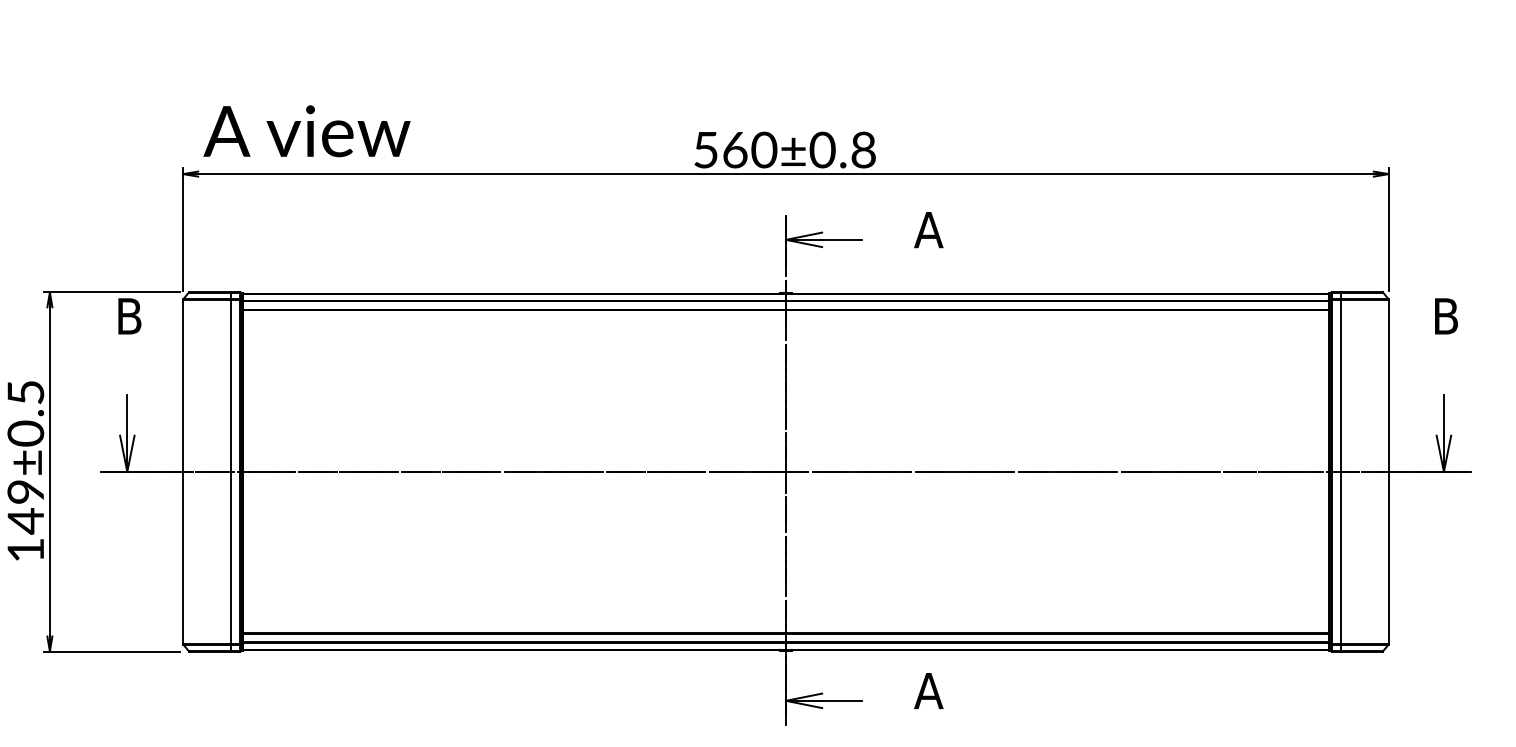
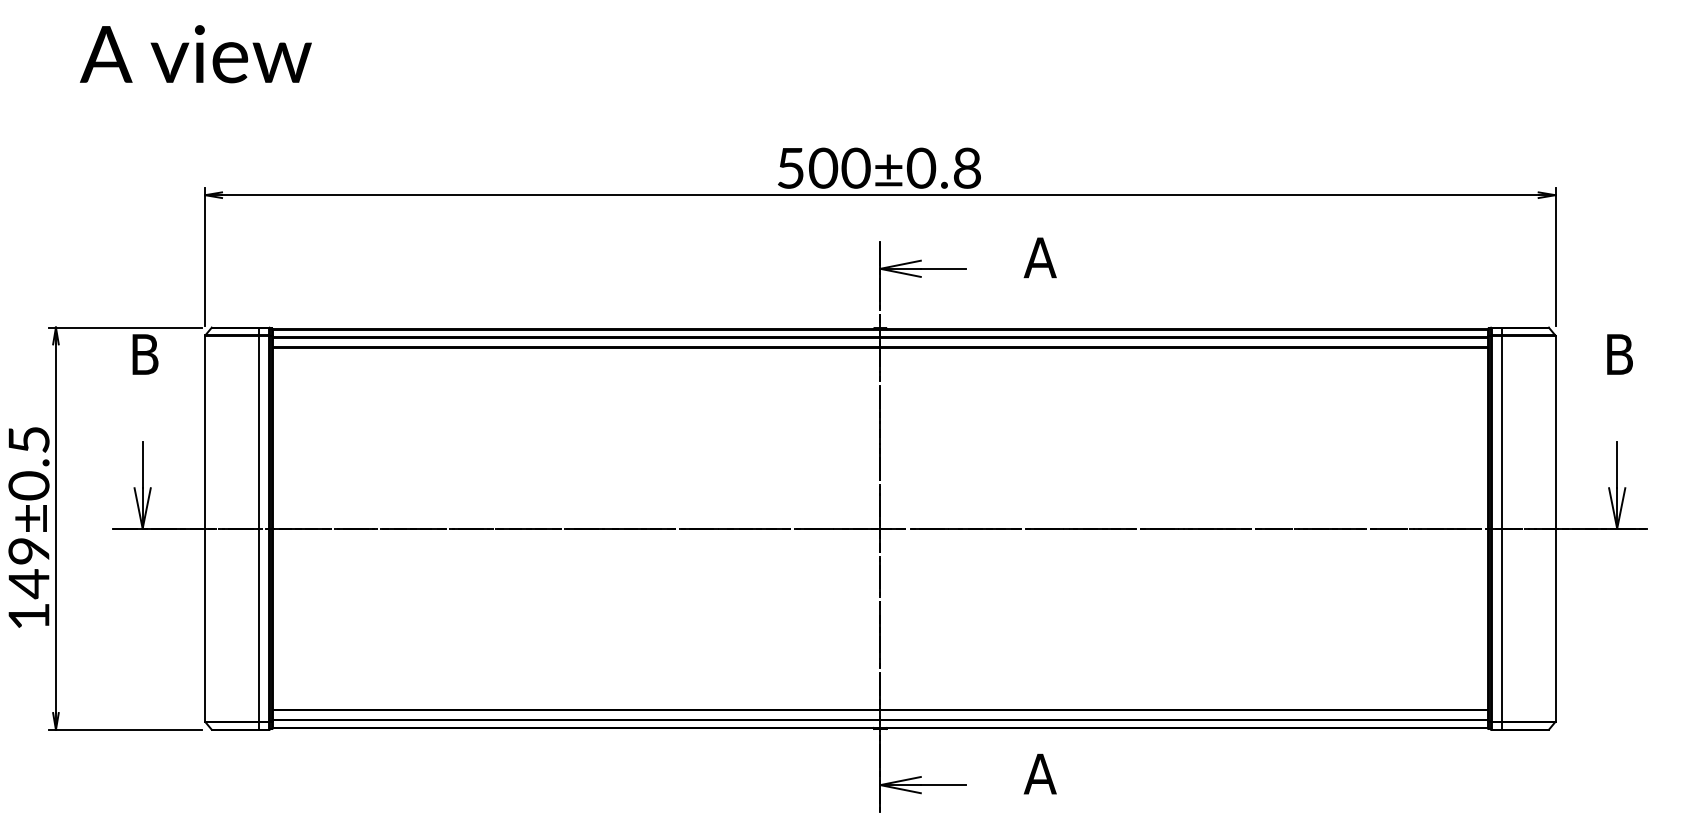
text: (306, 131) -> (195, 54), moved
text: (735, 149) -> (823, 167), 560±0.8 -> 500±0.8

